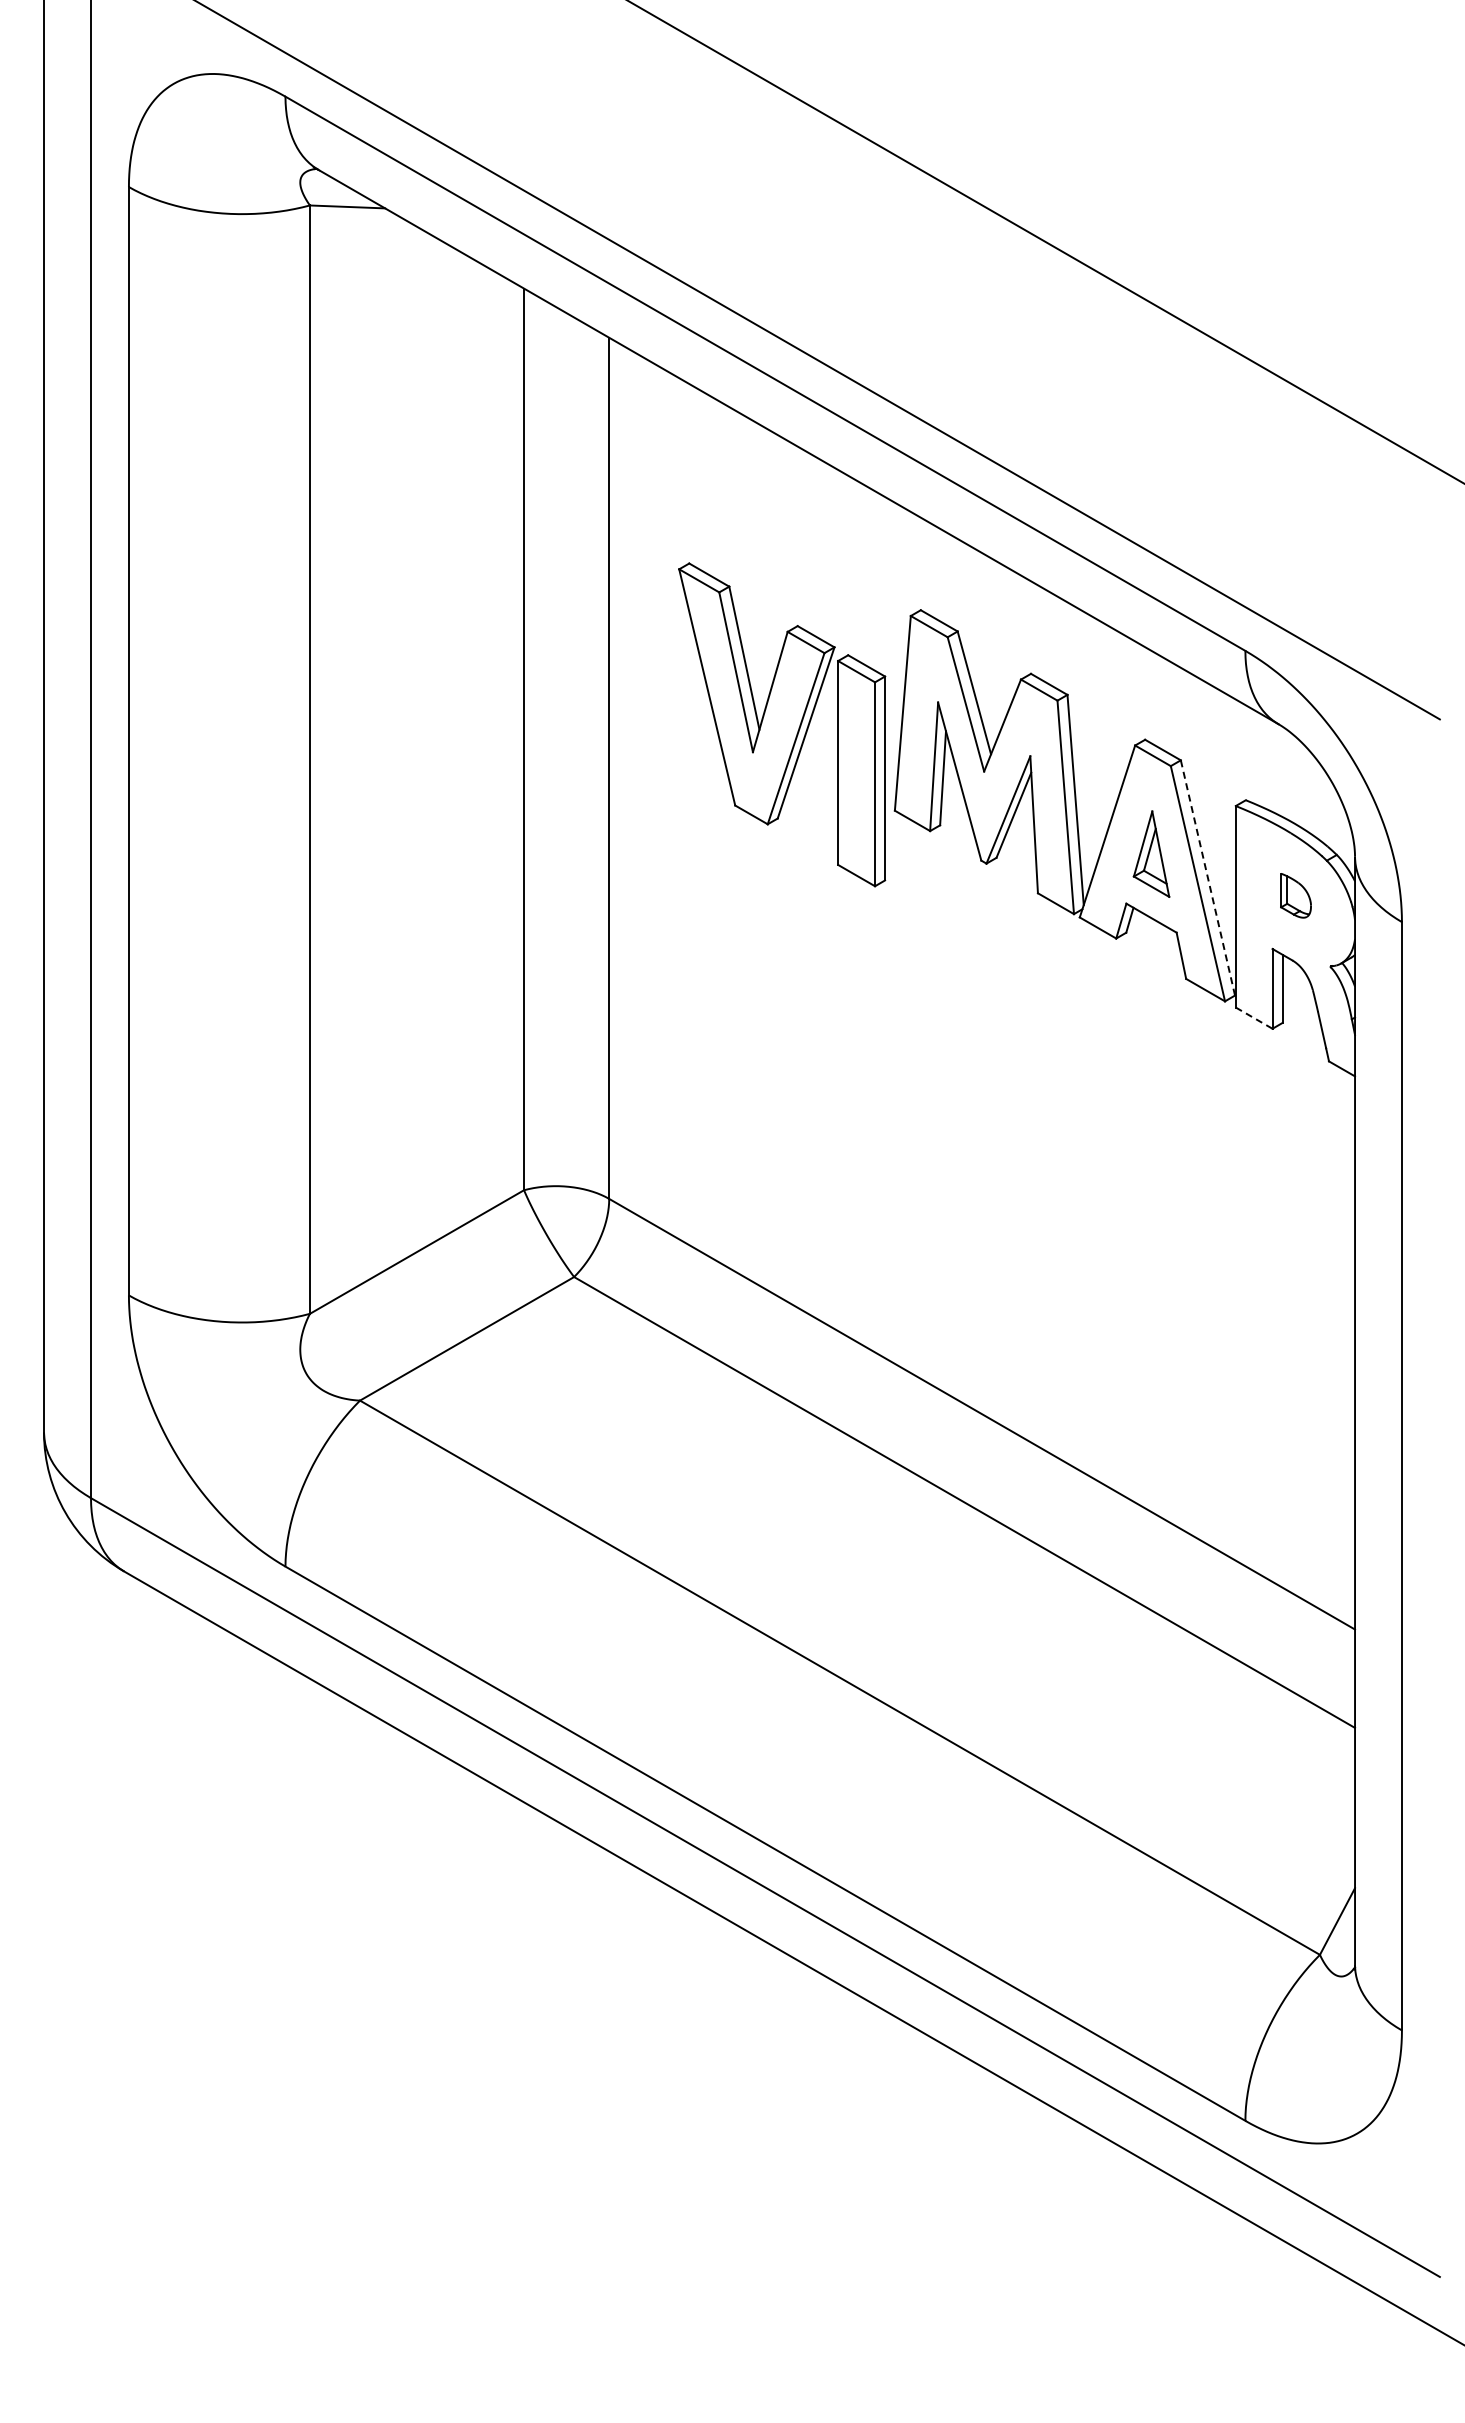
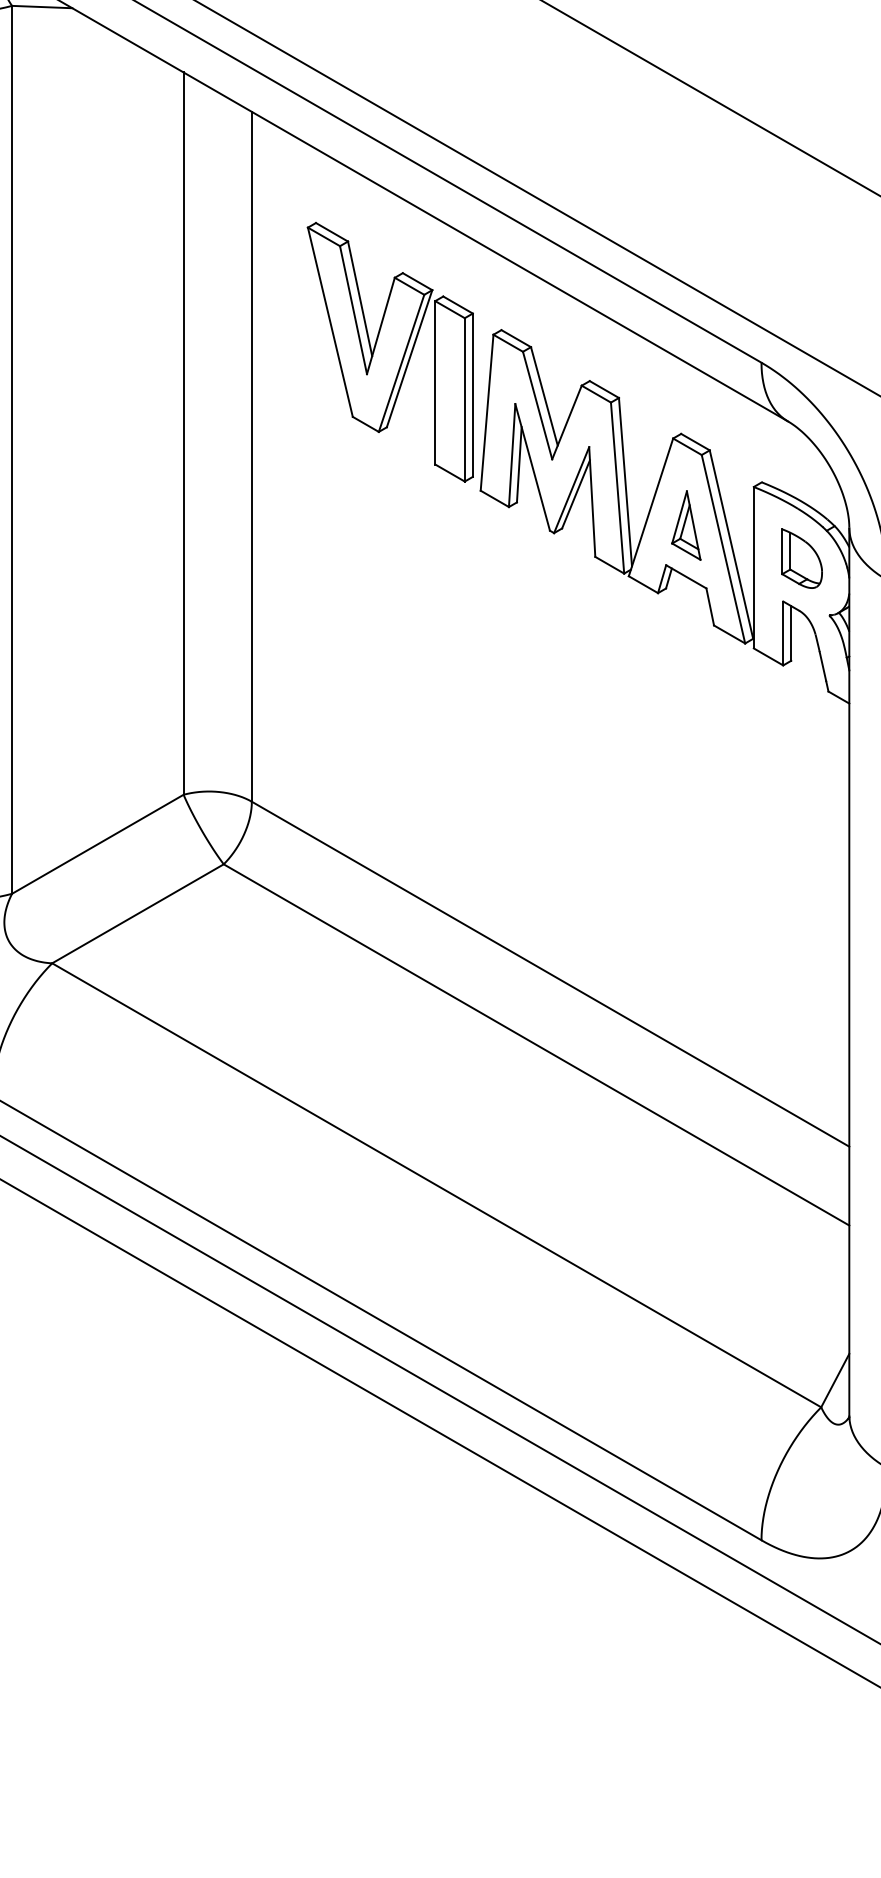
part: (782, 724) -> (390, 351), moved
line: (1207, 877) -> (731, 544), dashed -> solid
part: (1295, 895) -> (801, 558), size x1.67
line: (1254, 1018) -> (768, 657), dashed -> solid

